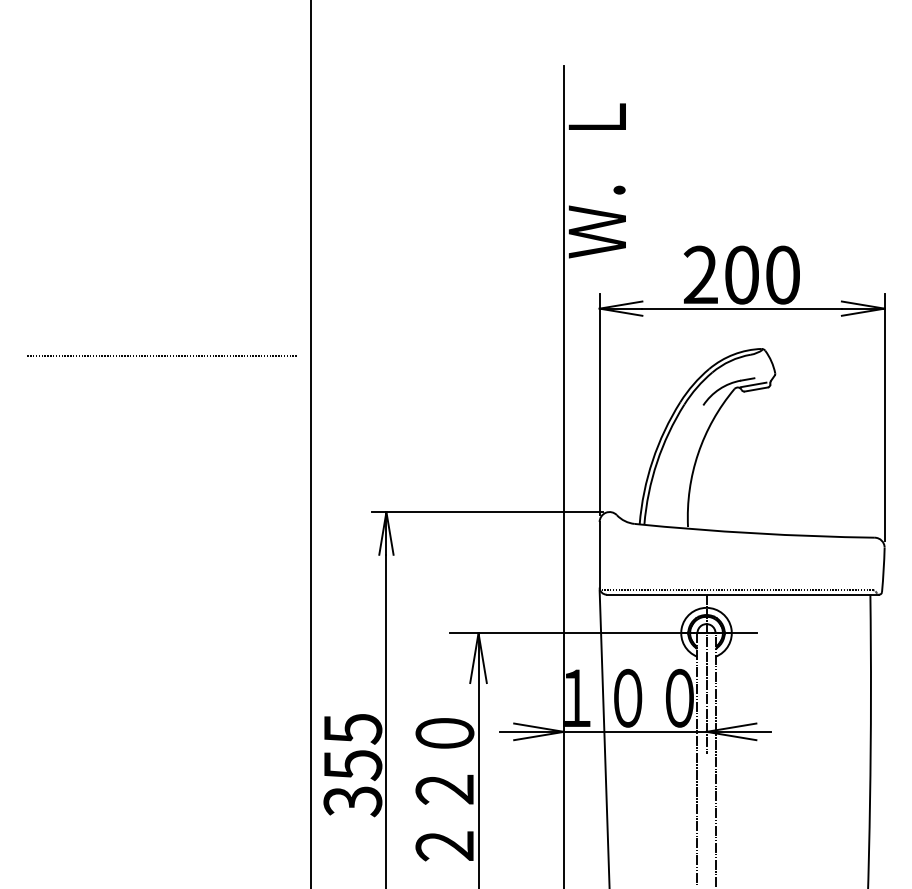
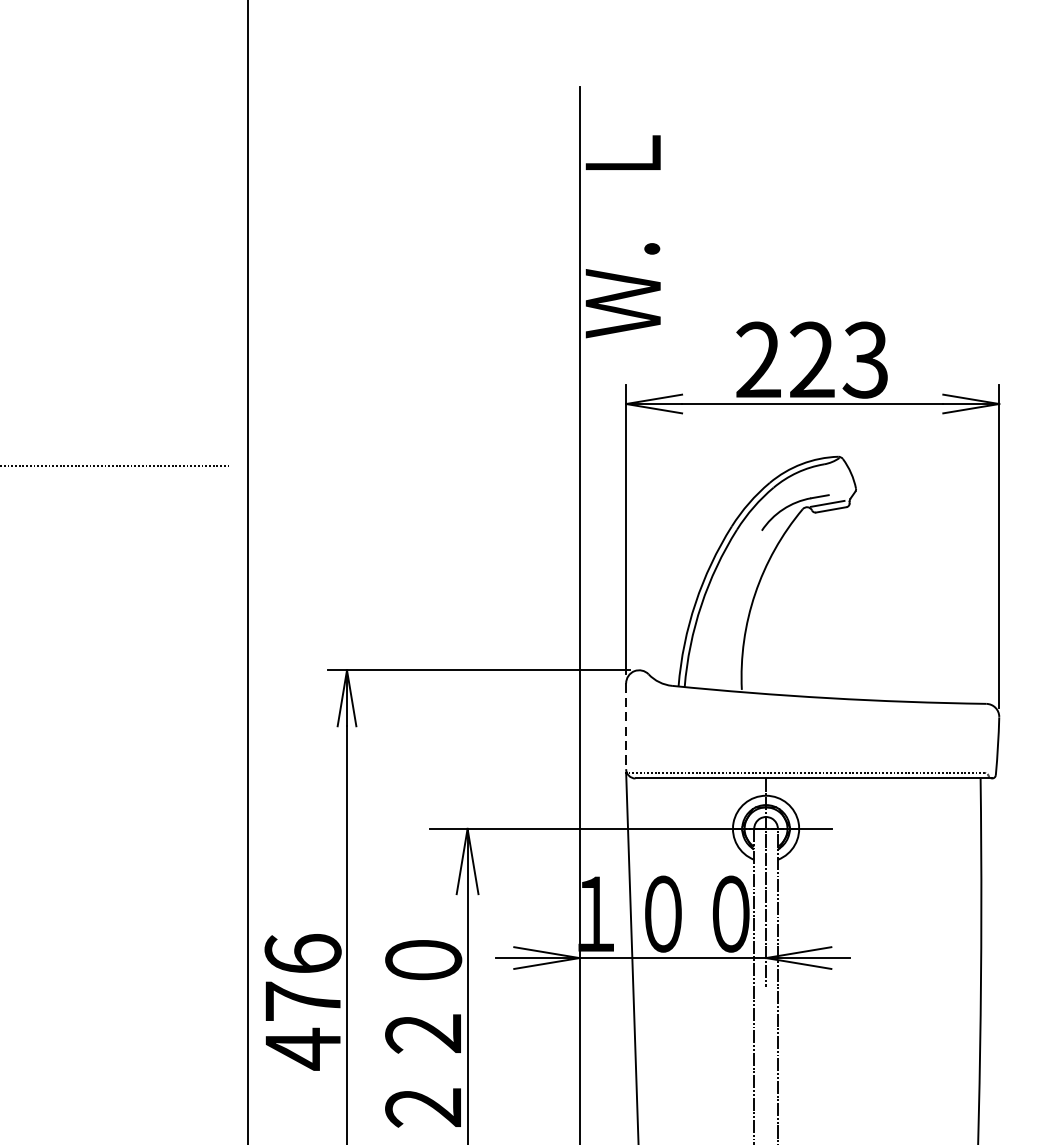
text: (761, 274) -> (838, 359), 200 -> 223
line: (599, 554) -> (625, 725), solid -> dashed
text: (352, 765) -> (302, 1002), 355 -> 476

